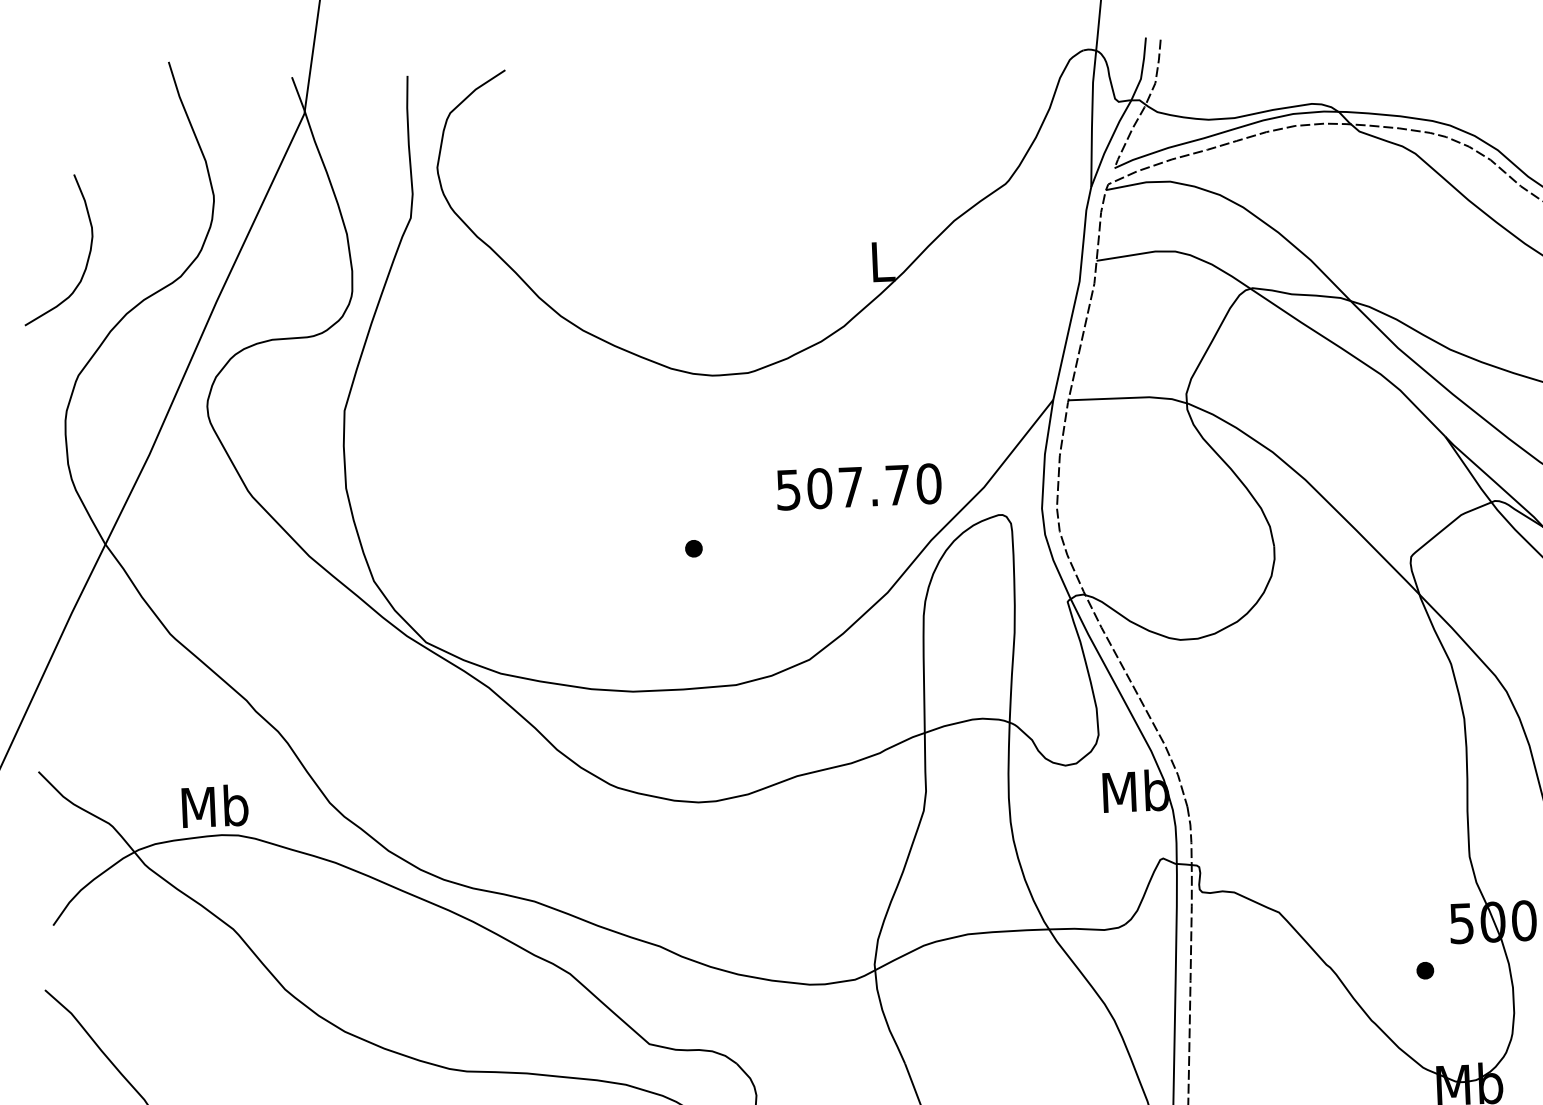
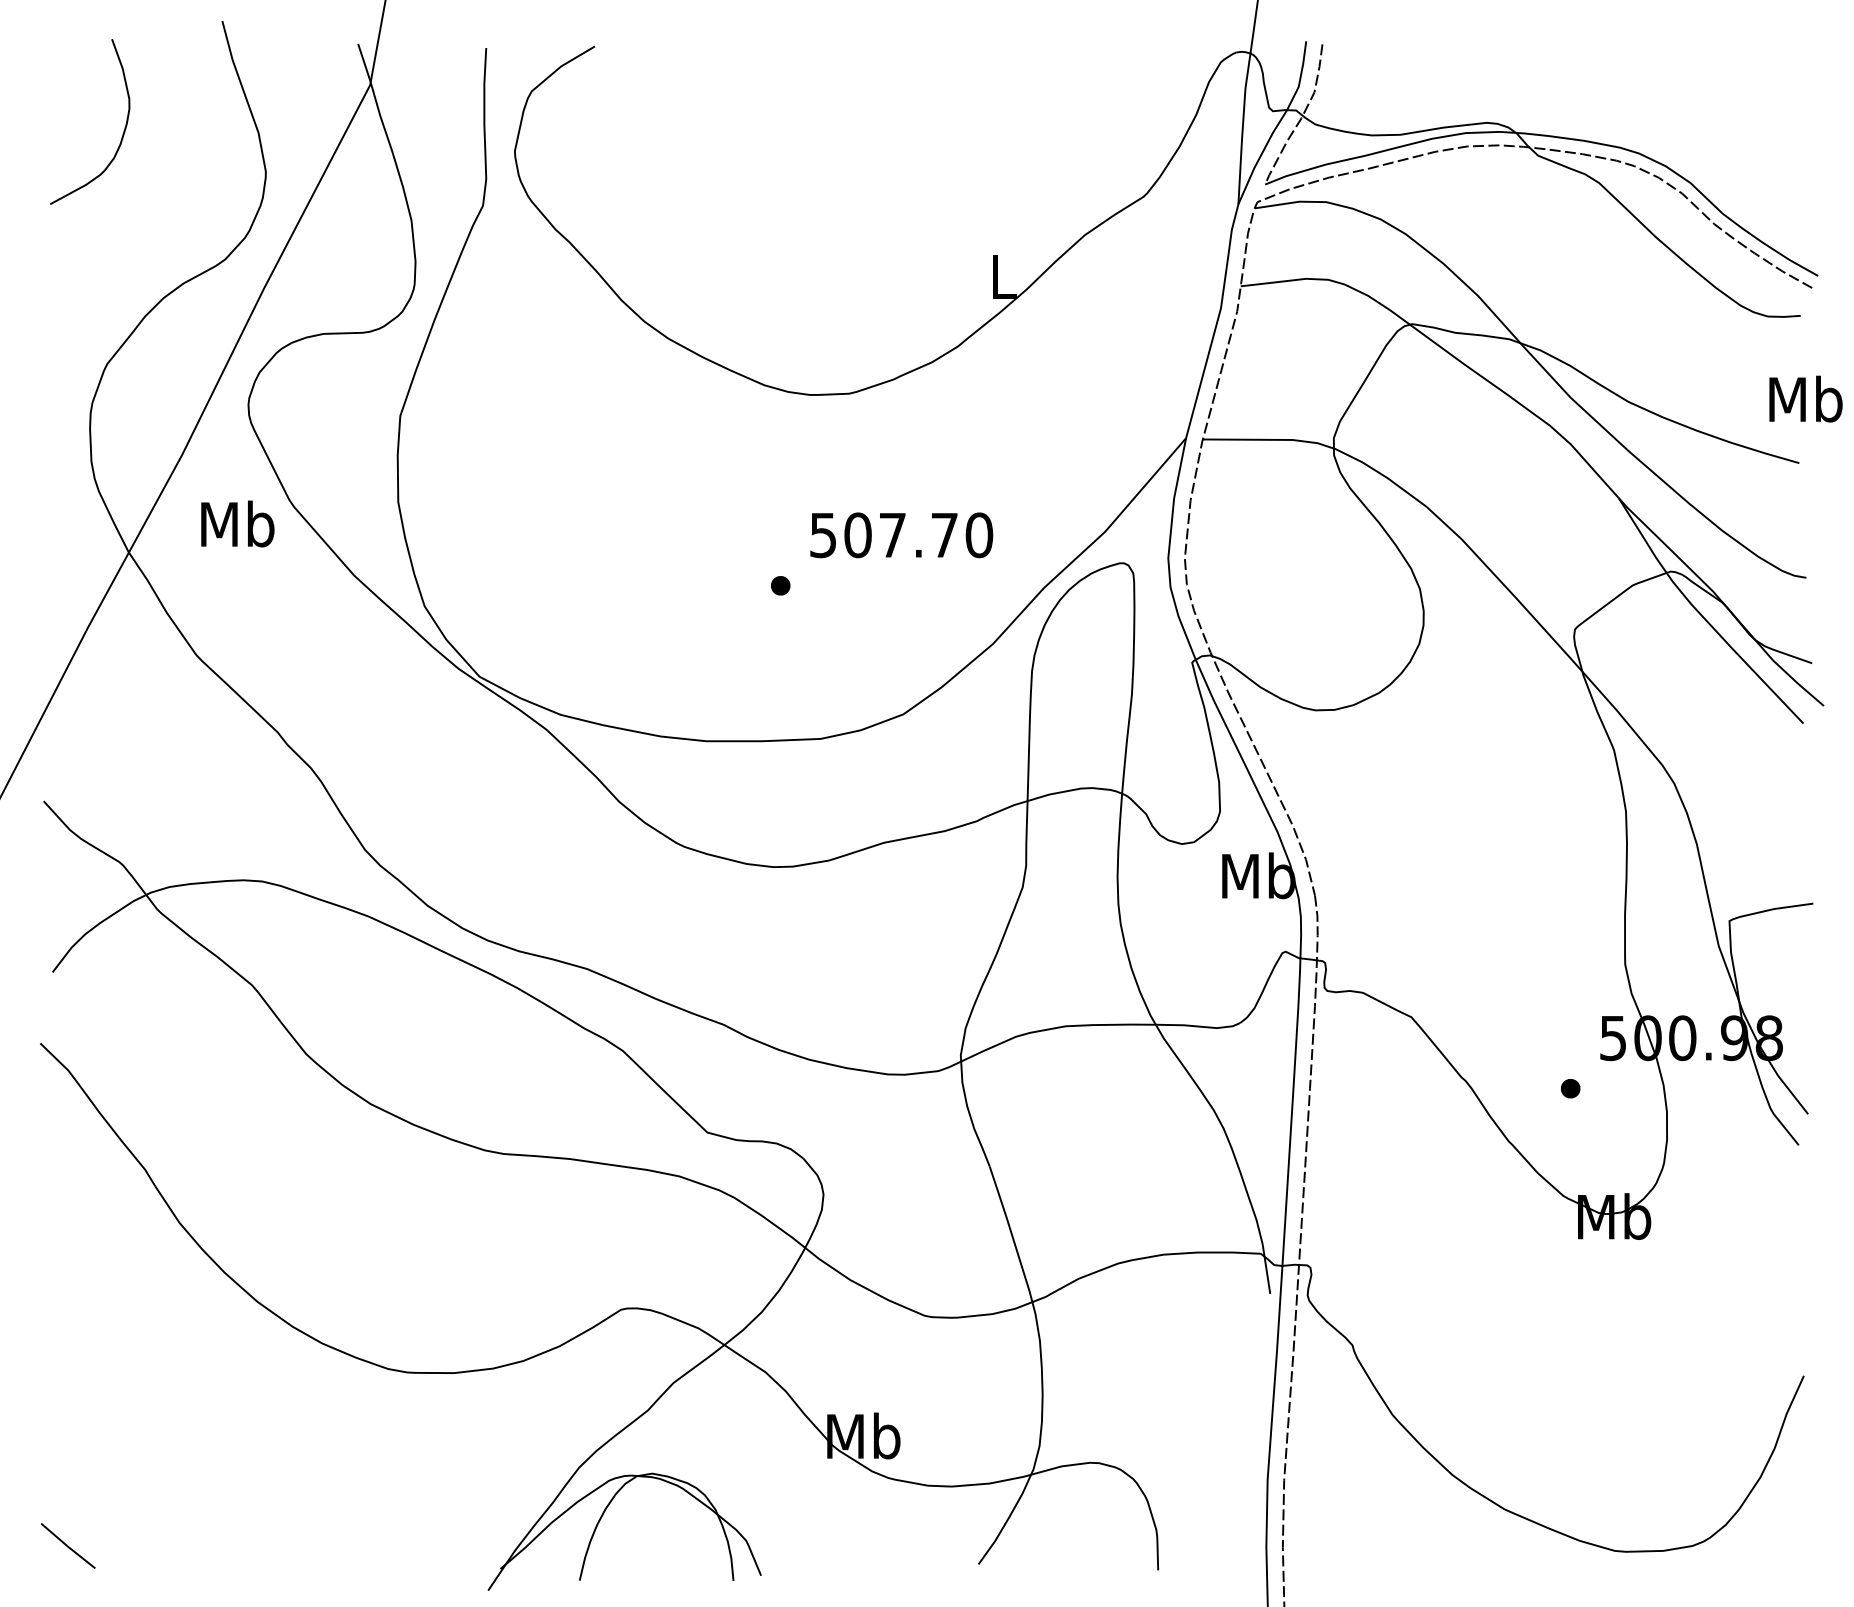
curve: (87, 259) -> (122, 133), moved
text: (858, 487) -> (901, 535), moved
text: (214, 805) -> (237, 523), moved

